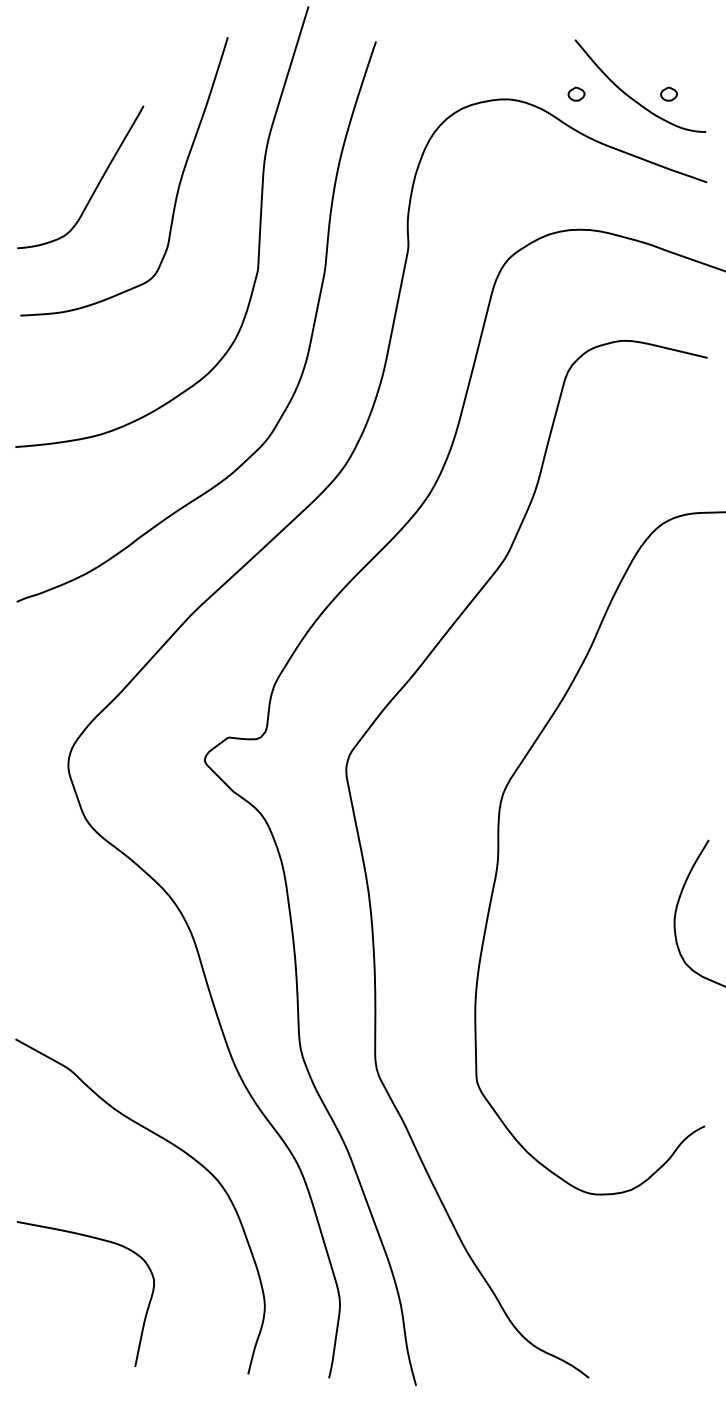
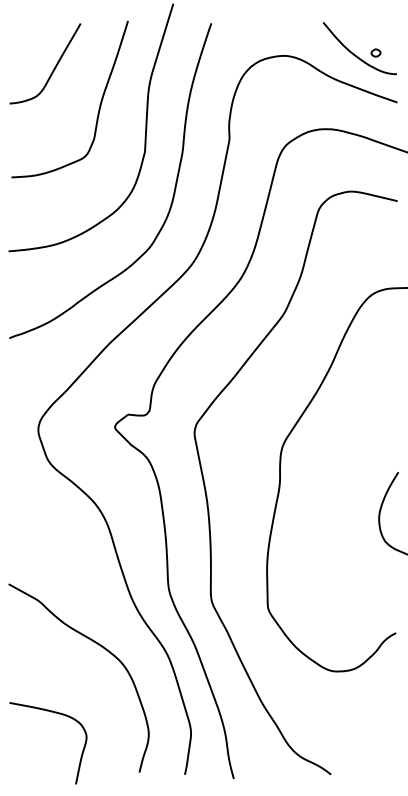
part: (575, 93) -> (323, 52), removed
curve: (95, 185) -> (53, 68), moved
curve: (97, 1240) -> (54, 713), moved

